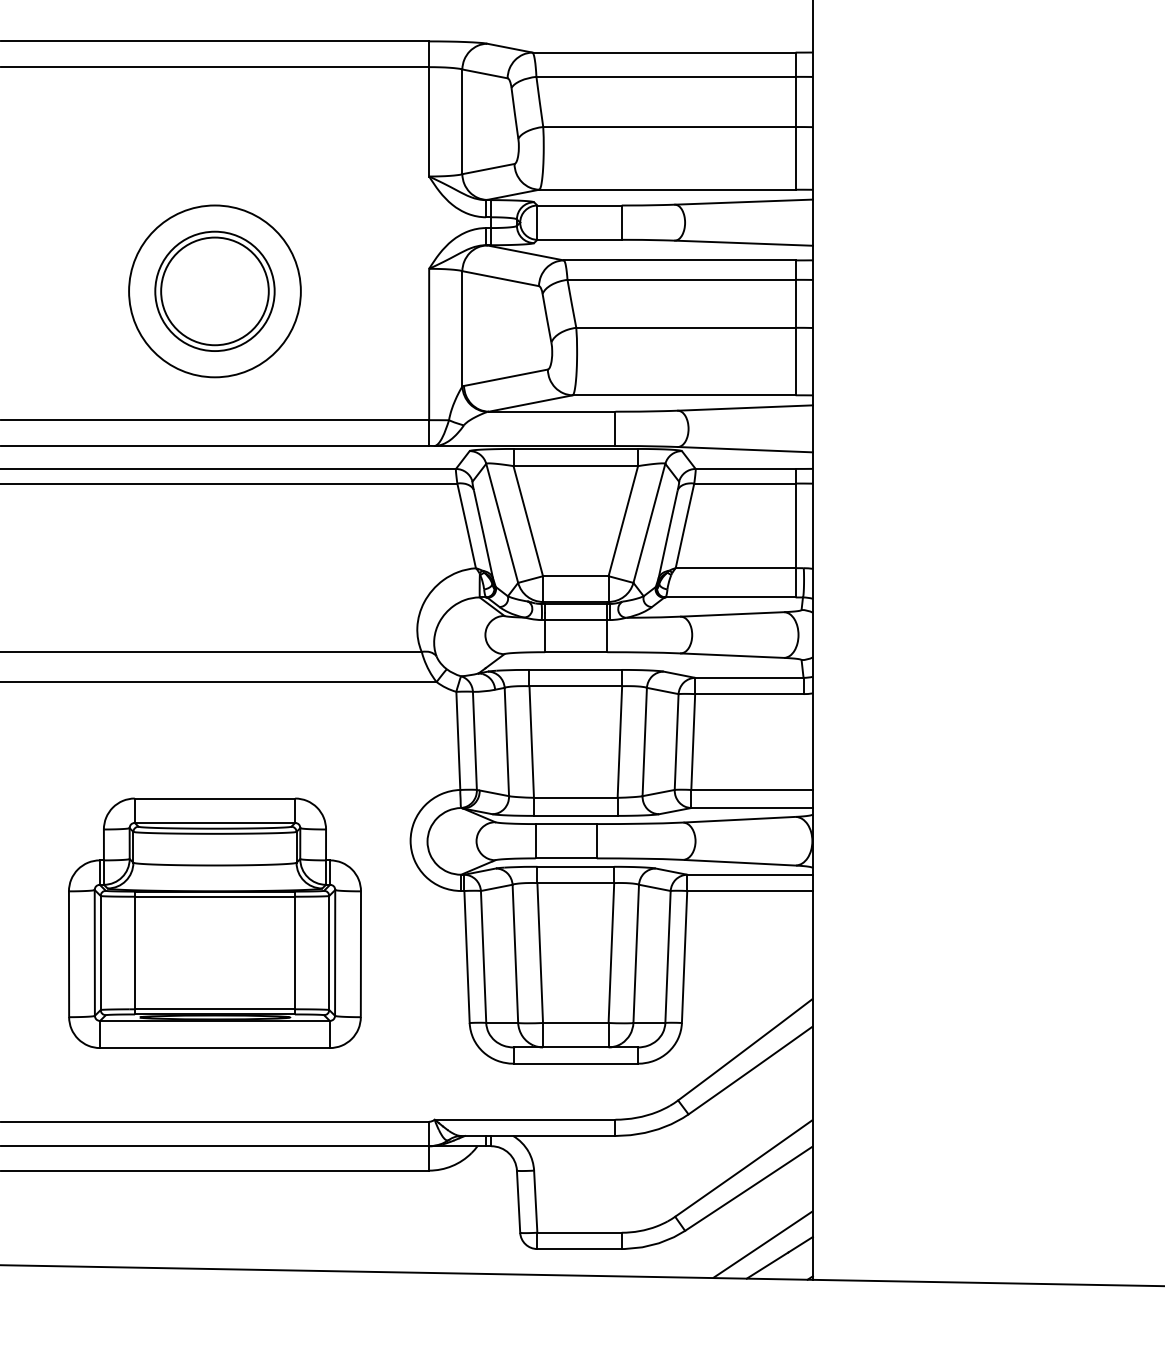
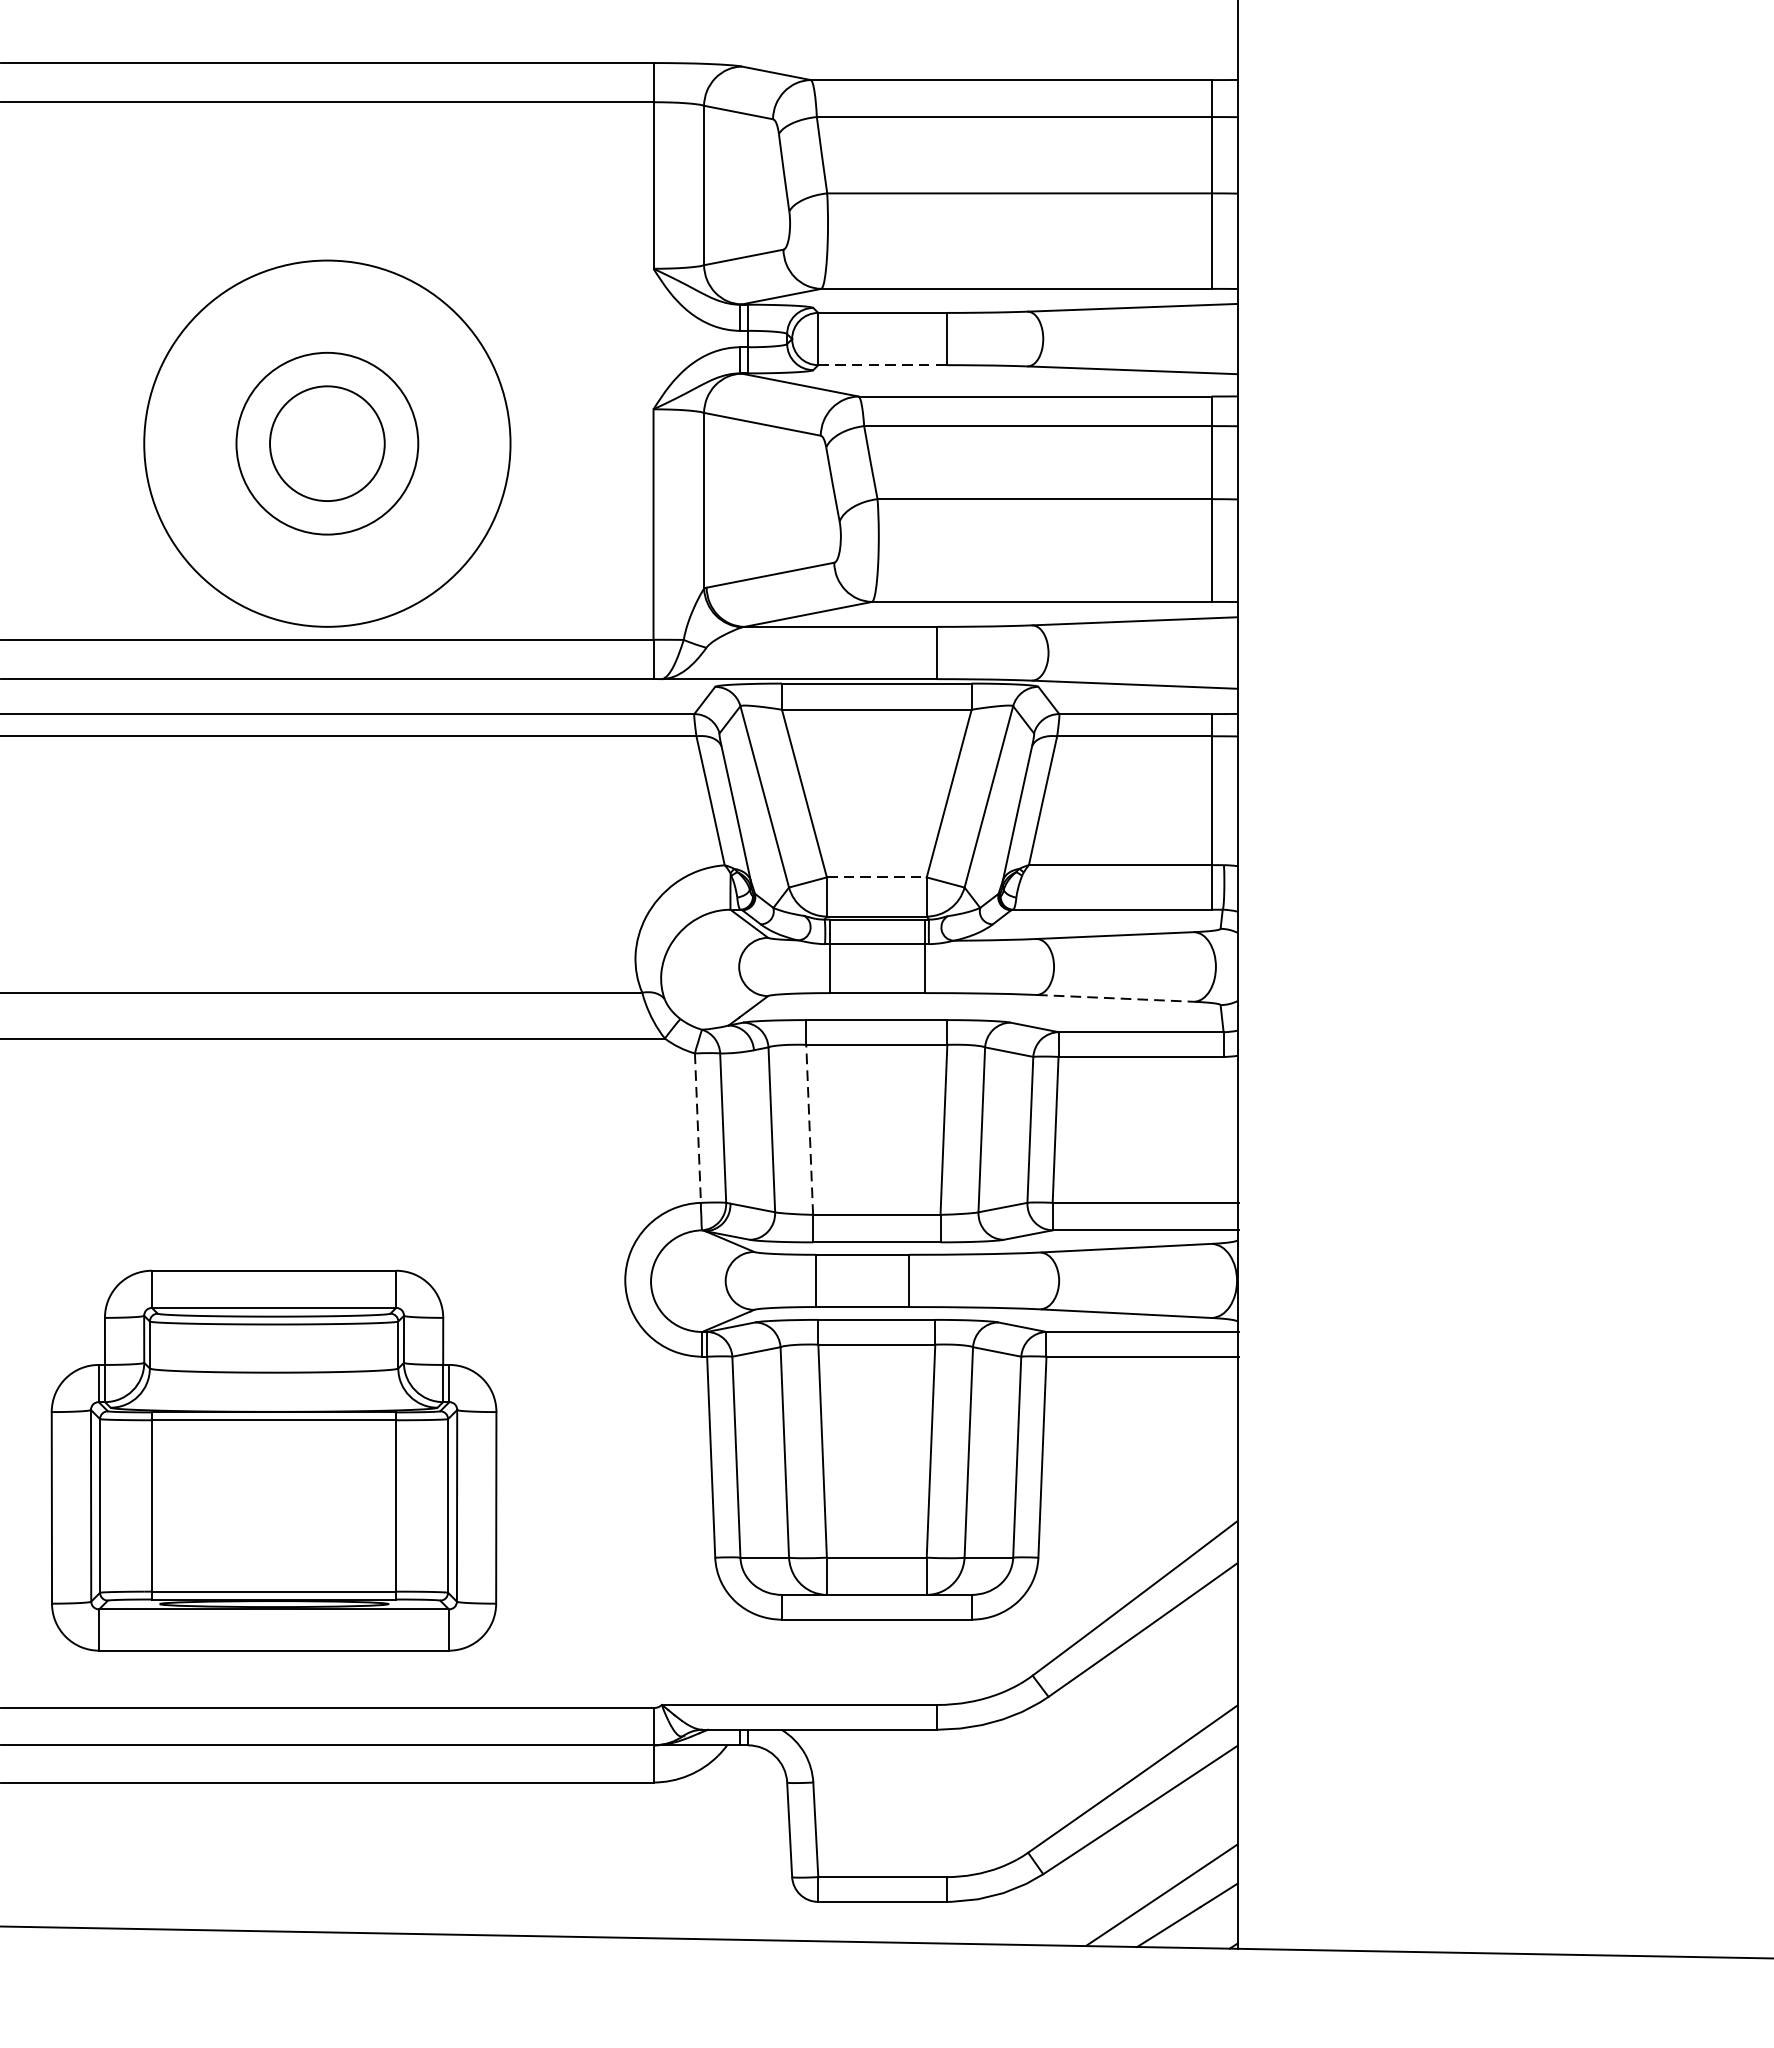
line: (580, 239) -> (883, 364), solid -> dashed
circle: (214, 291) -> (326, 443), size x0.7
circle: (214, 291) -> (326, 443), size x1.4
line: (575, 576) -> (876, 877), solid -> dashed
line: (732, 655) -> (1115, 998), solid -> dashed
line: (458, 741) -> (698, 1129), solid -> dashed
line: (531, 742) -> (809, 1130), solid -> dashed
part: (214, 922) -> (273, 1459), moved

